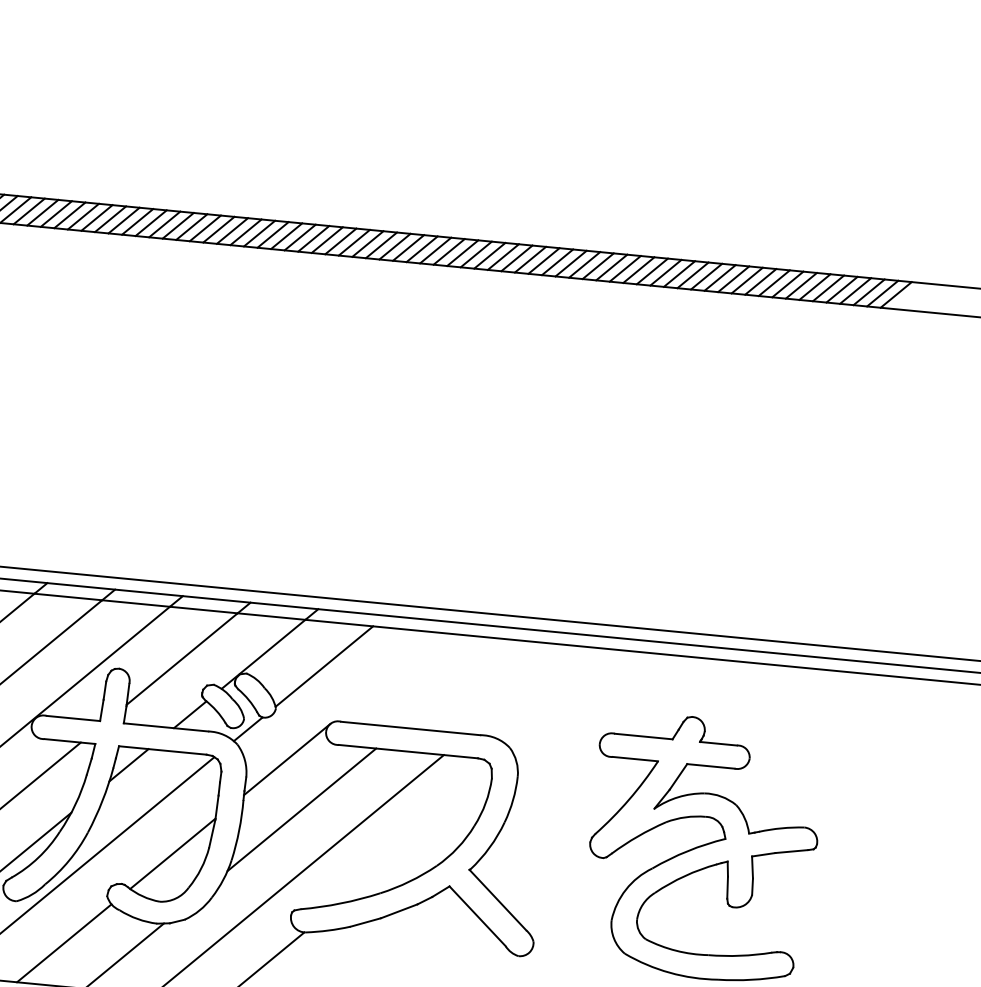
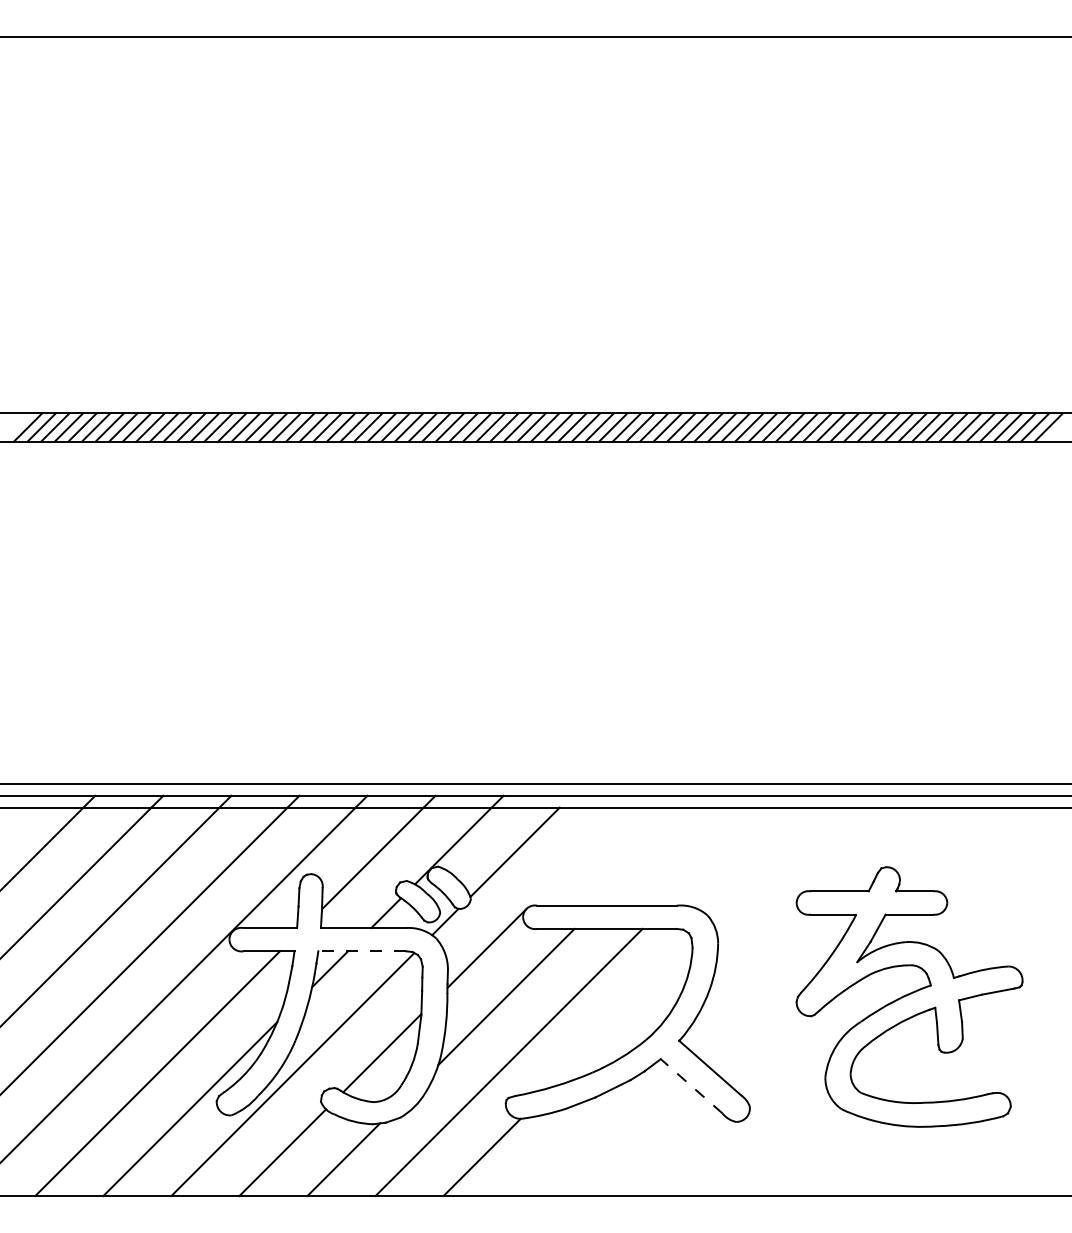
line: (161, 750) -> (361, 951), solid -> dashed
line: (477, 915) -> (691, 1085), solid -> dashed

